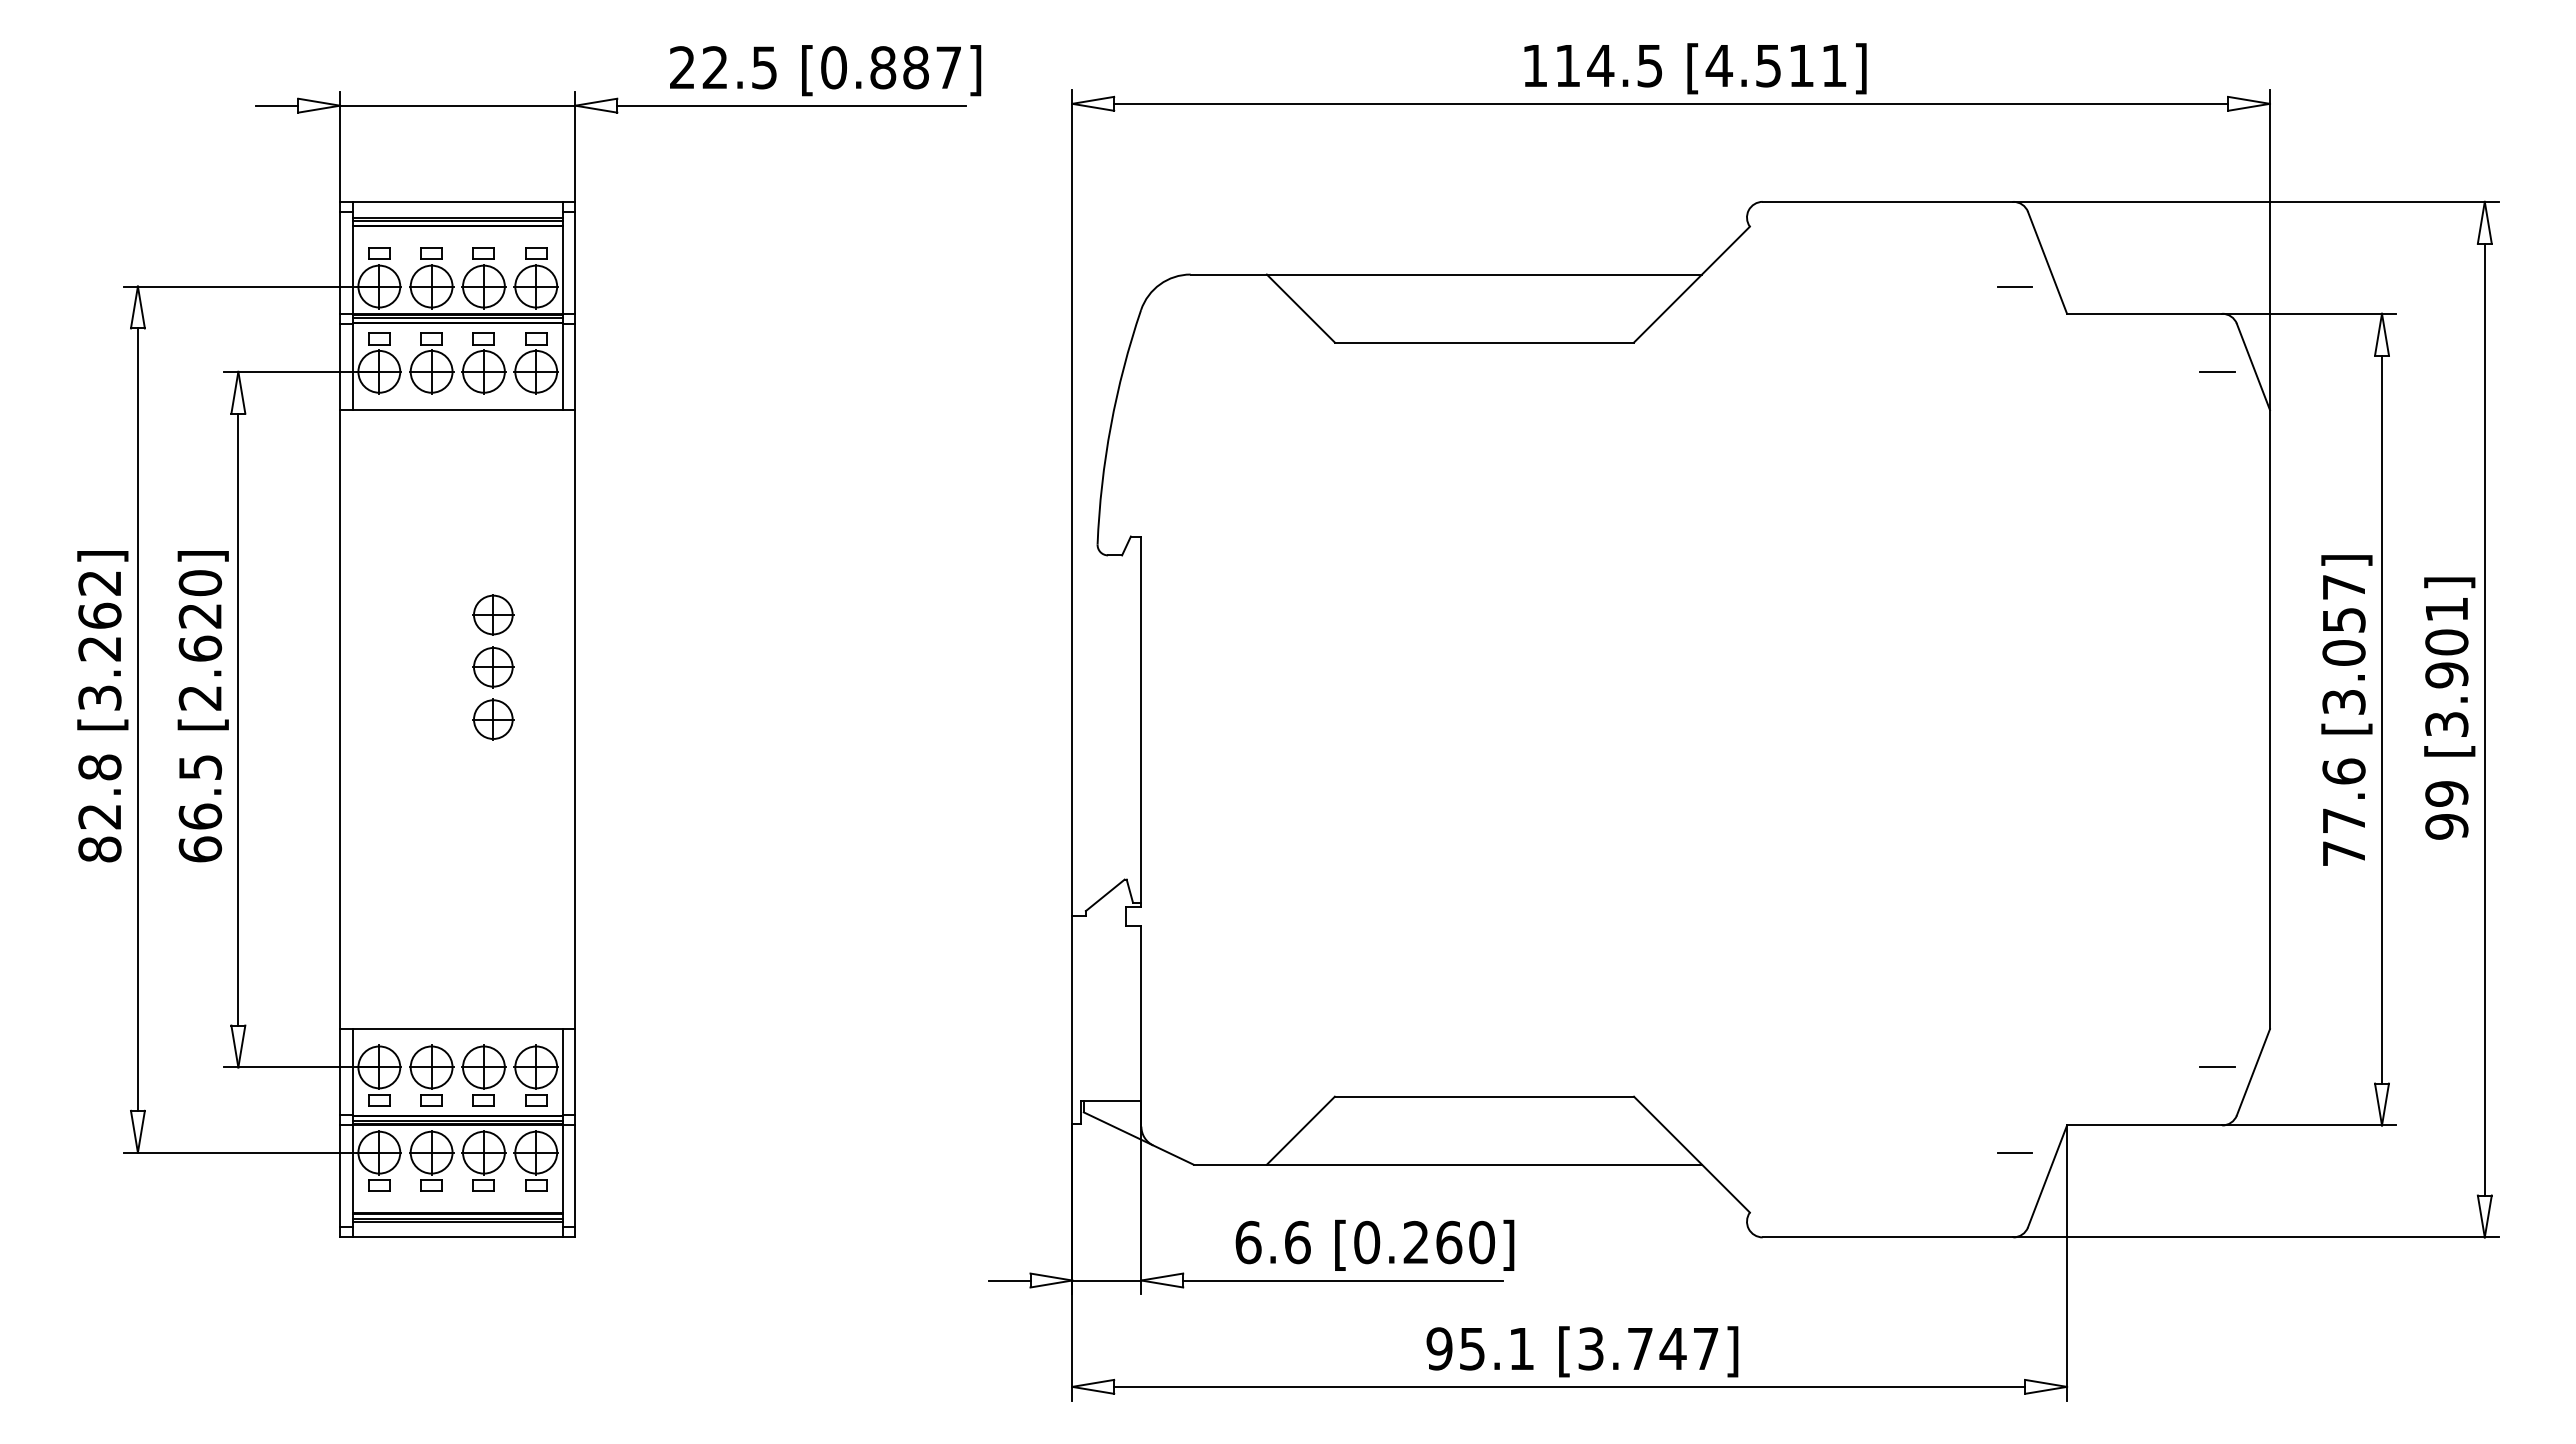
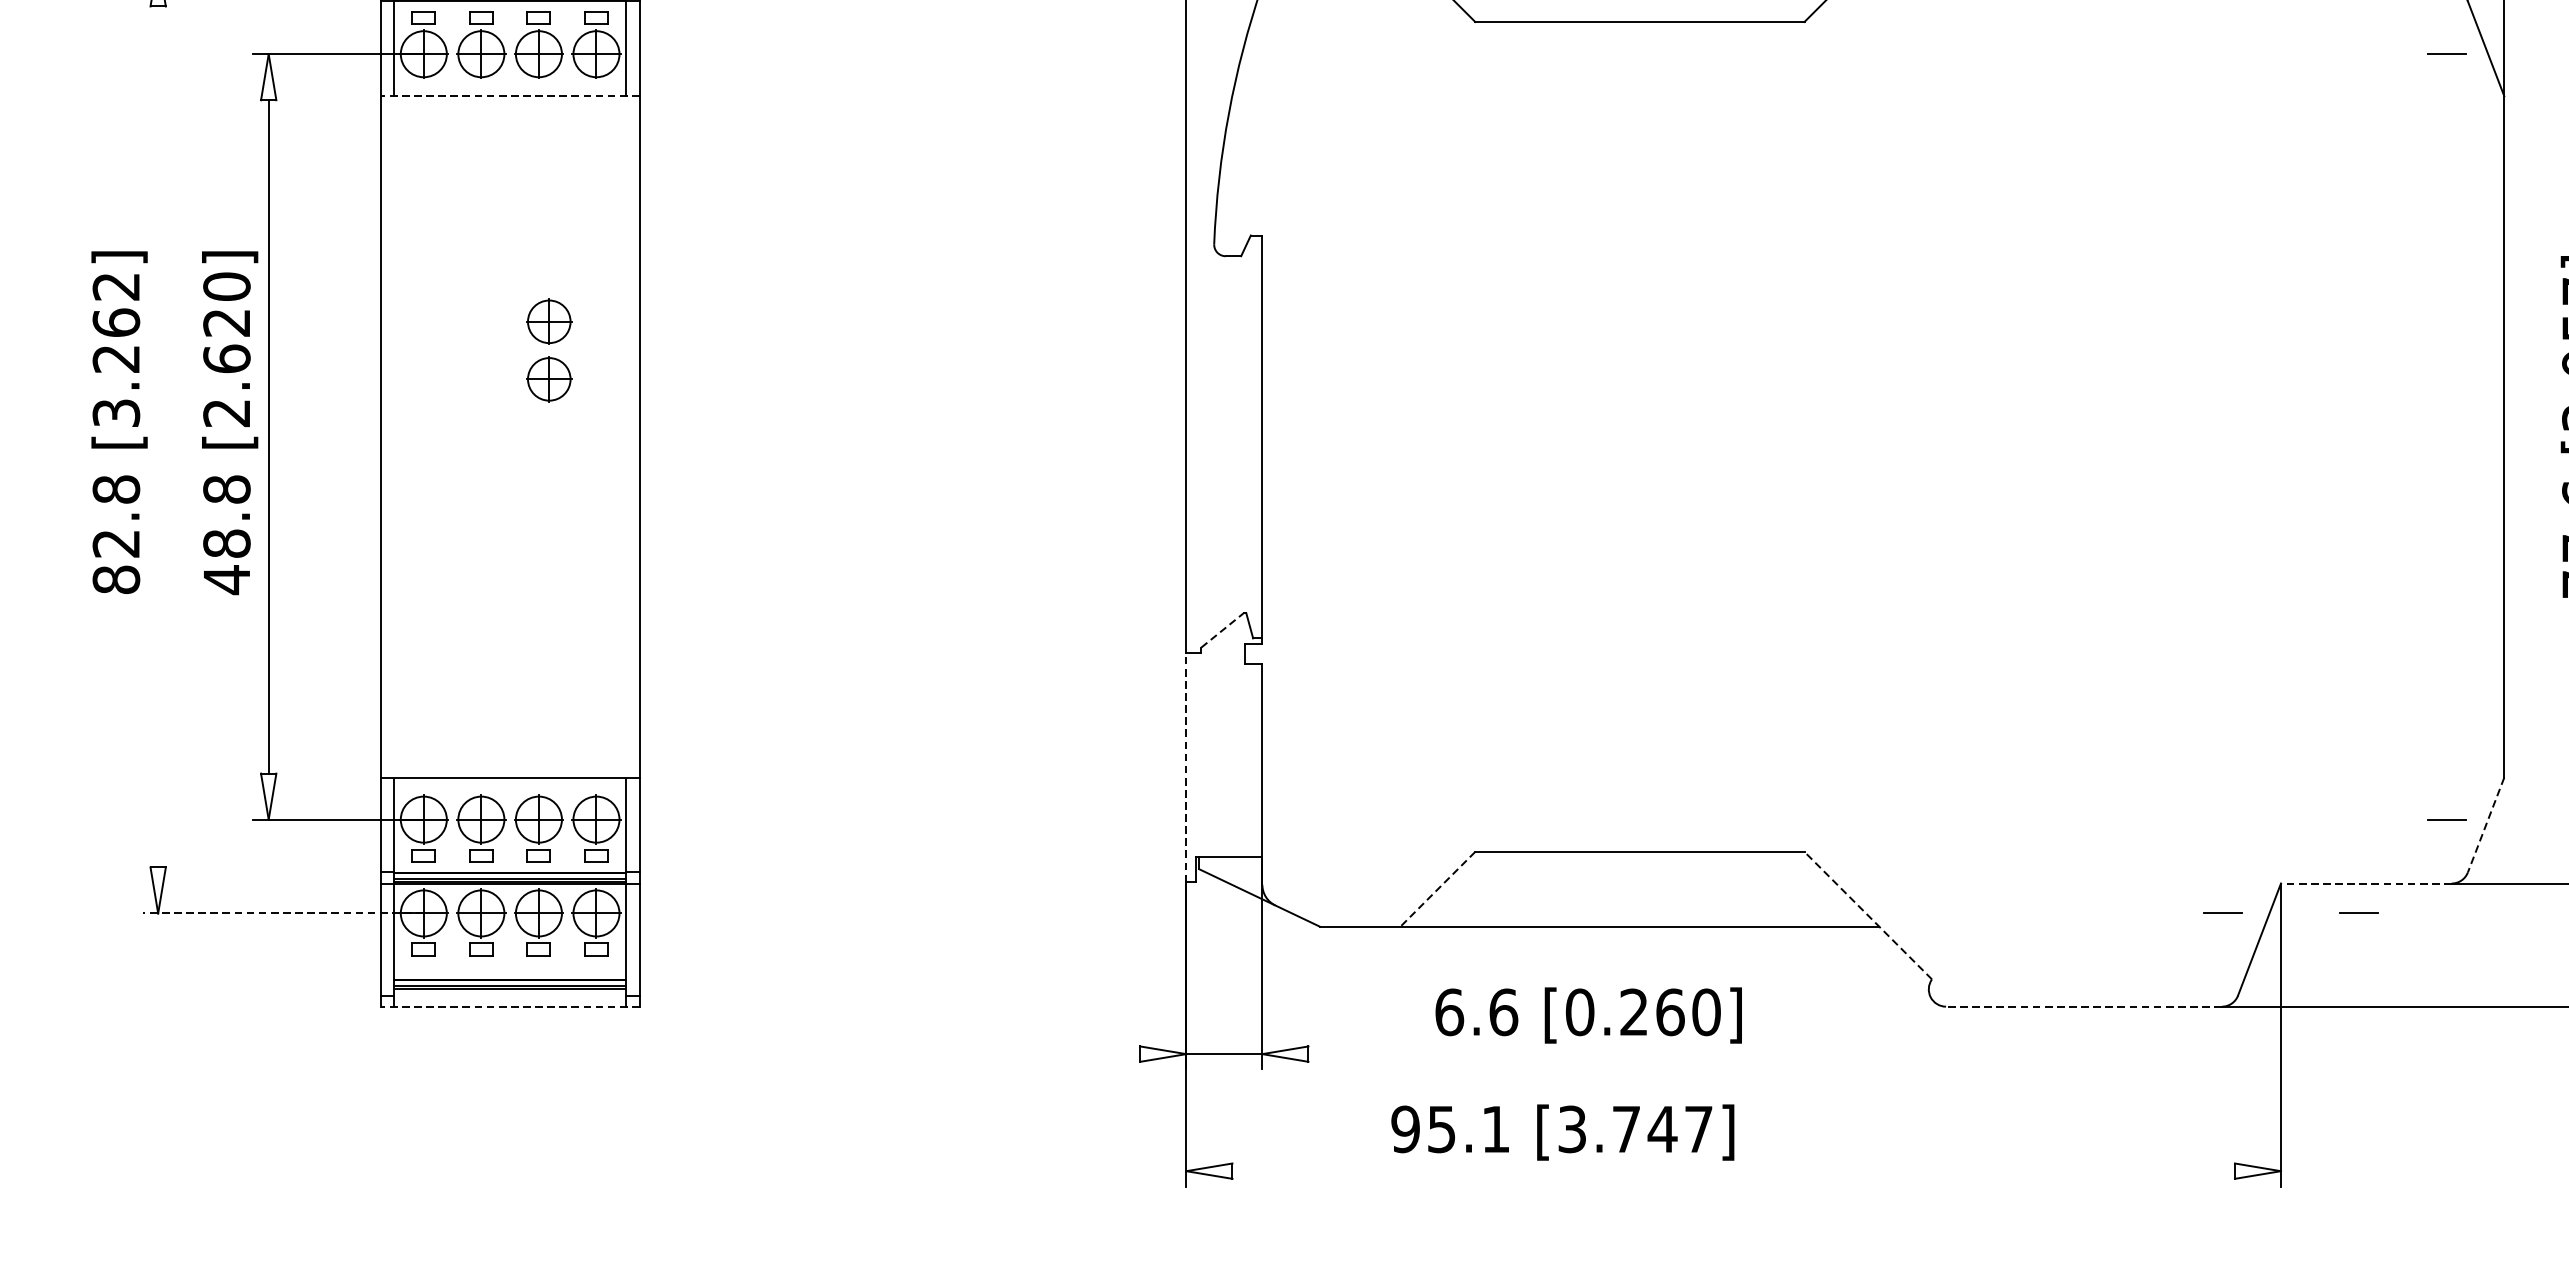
line: (457, 410) -> (509, 96), solid -> dashed
line: (137, 719) -> (157, 436), removed
part: (493, 719) -> (549, 436), removed
text: (200, 808) -> (227, 534), 66.5 -> 48.8
line: (1105, 895) -> (1222, 630), solid -> dashed
line: (1072, 1019) -> (1186, 766), solid -> dashed
line: (2253, 1072) -> (2486, 825), solid -> dashed
line: (2144, 1125) -> (2366, 883), solid -> dashed
line: (1300, 1131) -> (1437, 890), solid -> dashed
line: (251, 1152) -> (283, 913), solid -> dashed
line: (2137, 1152) -> (2358, 913), added
line: (1691, 1154) -> (1867, 915), solid -> dashed
line: (457, 1237) -> (509, 1006), solid -> dashed
line: (1887, 1237) -> (2083, 1006), solid -> dashed
text: (1374, 1244) -> (1588, 1014), moved
line: (1009, 1280) -> (1117, 1054), removed
line: (1342, 1280) -> (1483, 1054), removed
text: (1582, 1351) -> (1562, 1132), moved
line: (1569, 1386) -> (1733, 1170), removed

